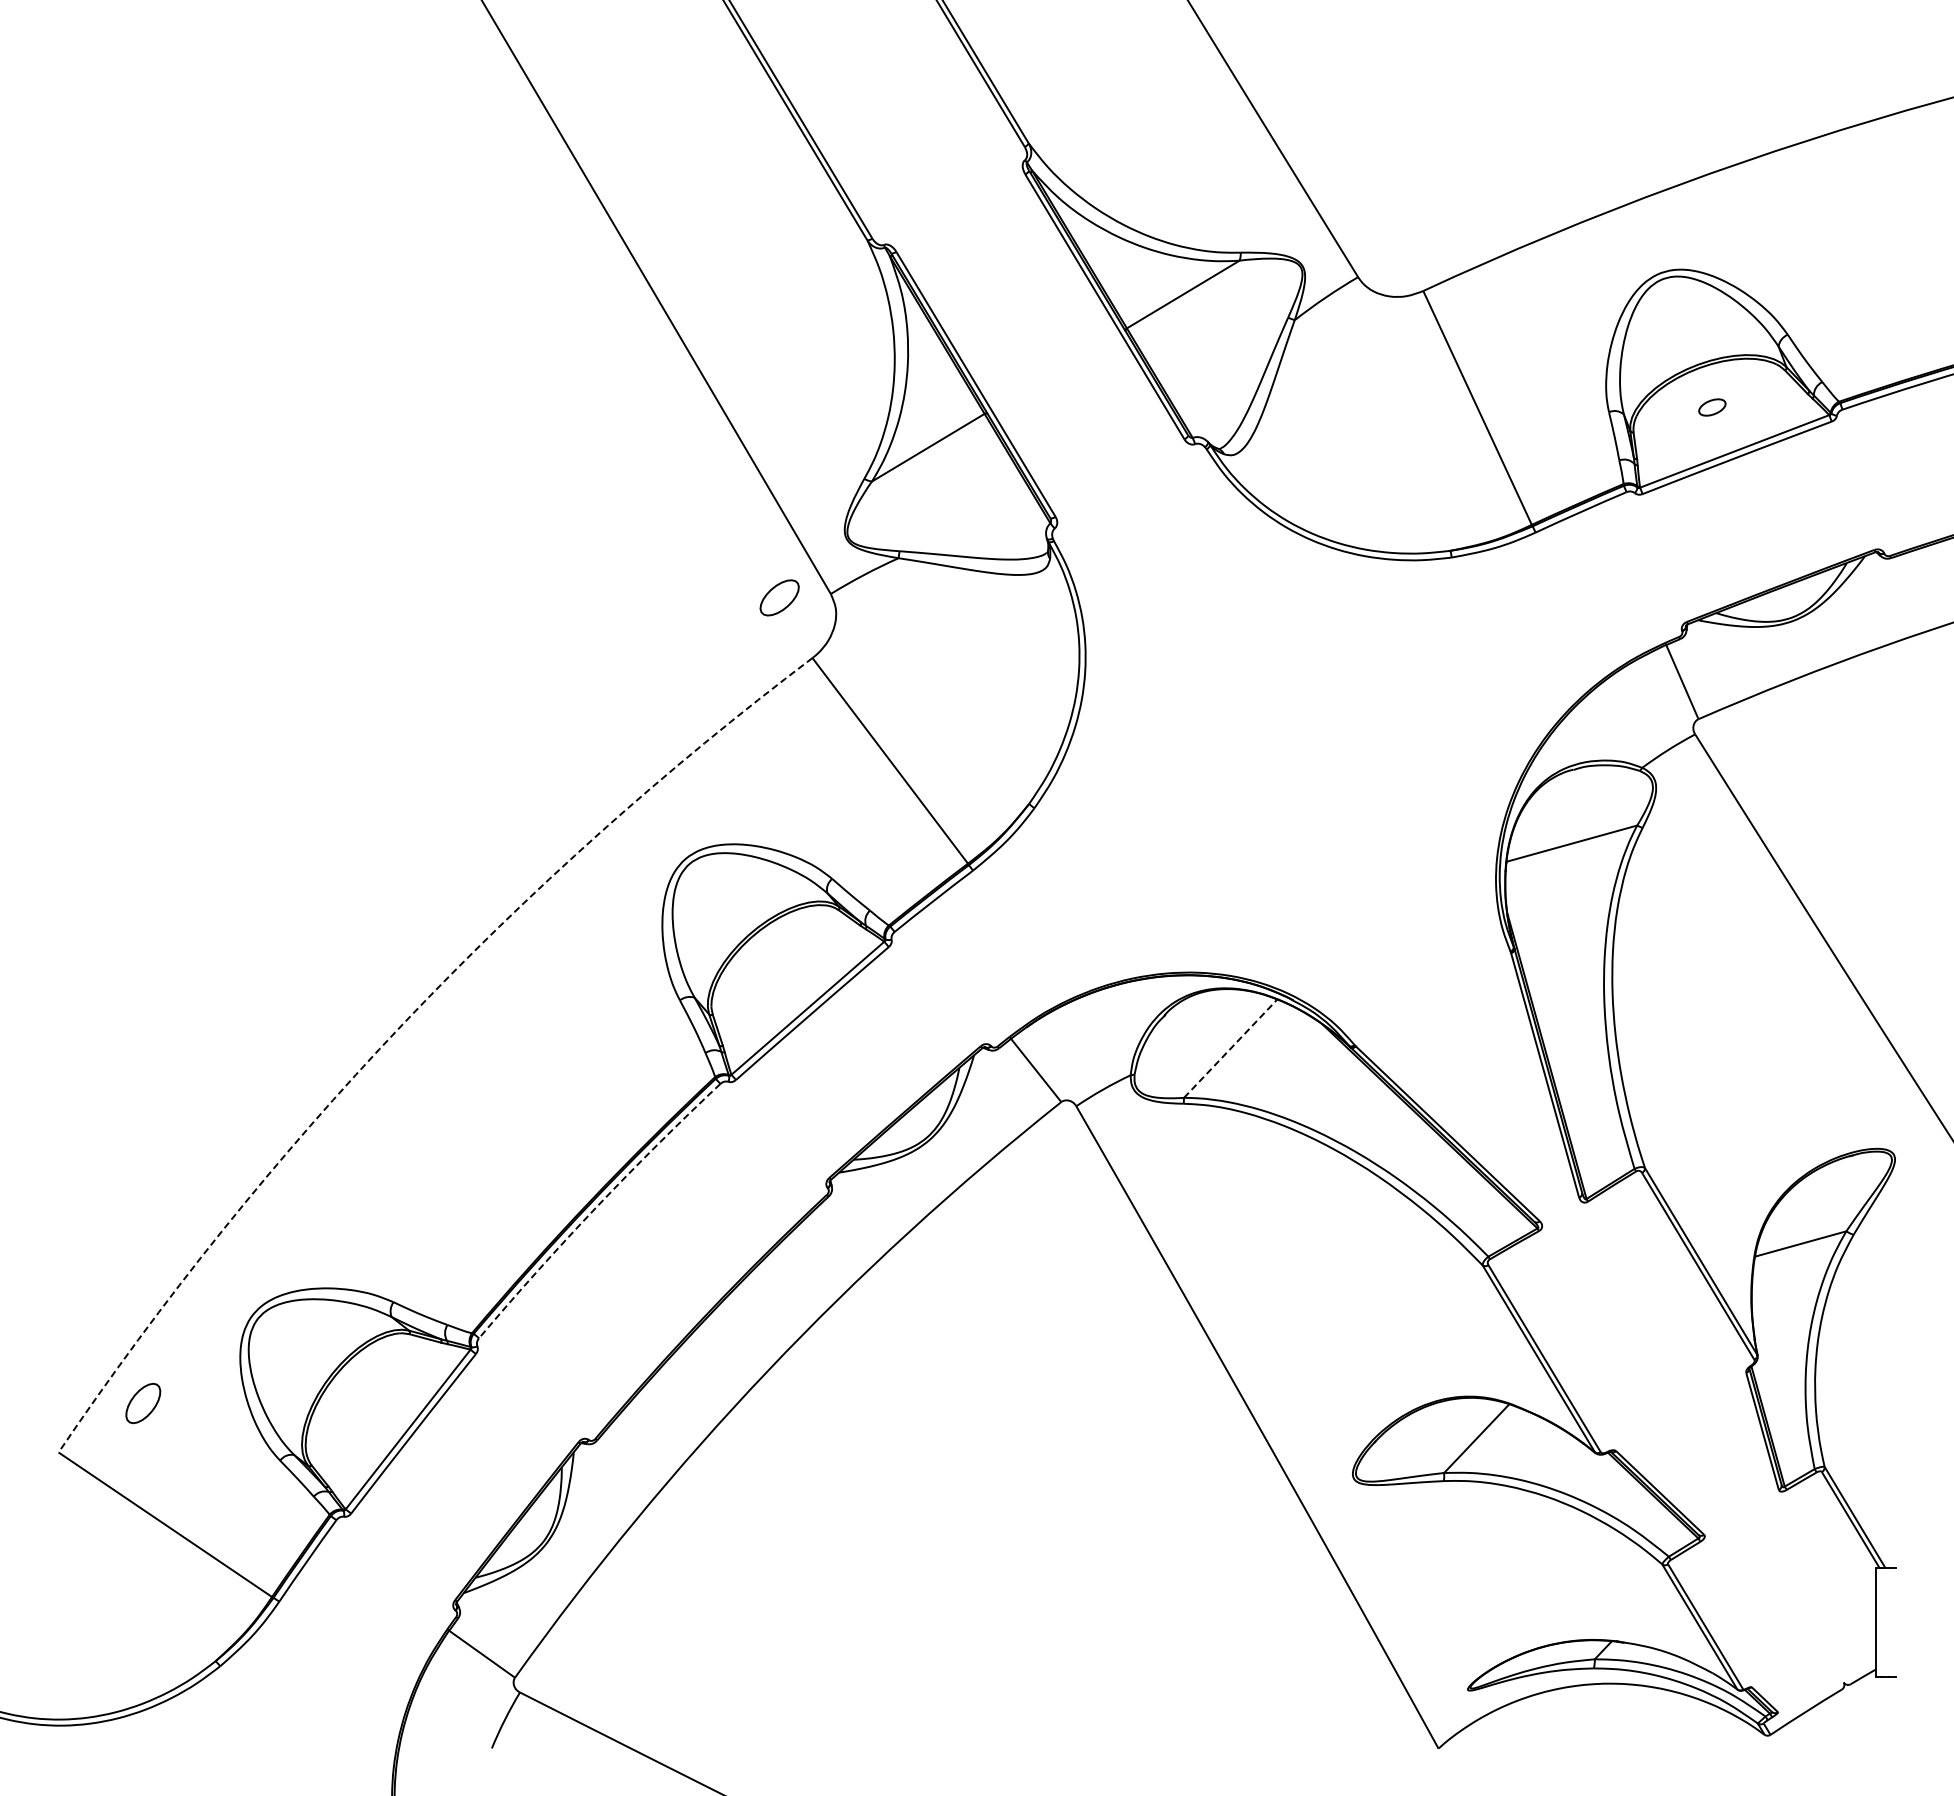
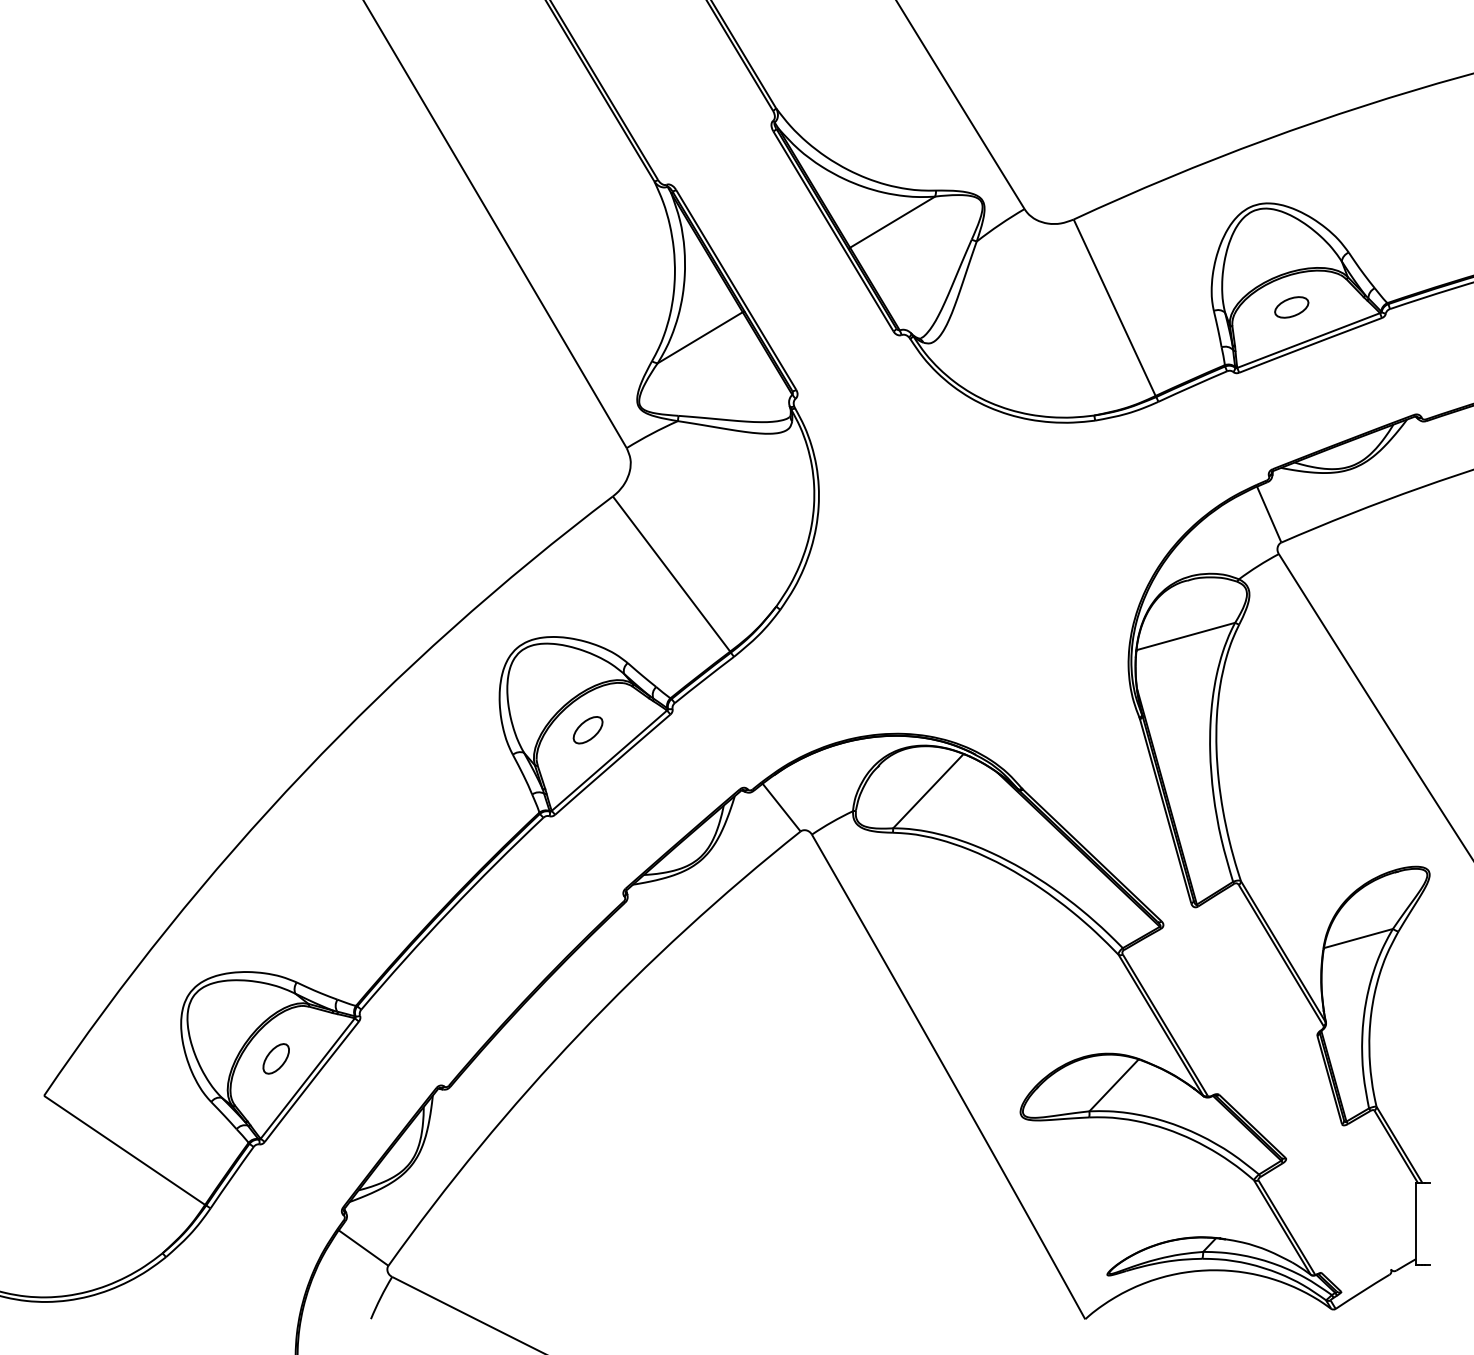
part: (1712, 407) -> (1291, 307), size x1.67
part: (779, 597) -> (587, 729), moved
arc: (402, 1024) -> (303, 772), dashed -> solid
line: (1230, 1048) -> (928, 791), dashed -> solid
arc: (596, 1207) -> (449, 911), dashed -> solid
part: (143, 1403) -> (276, 1058), moved

